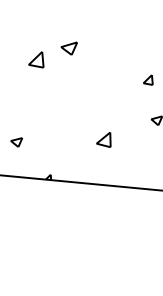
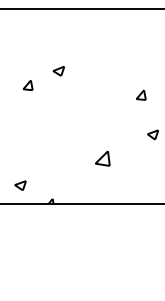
part: (68, 48) -> (58, 71), size x0.71
part: (36, 59) -> (27, 85), size x0.62
part: (16, 141) -> (20, 185), moved

